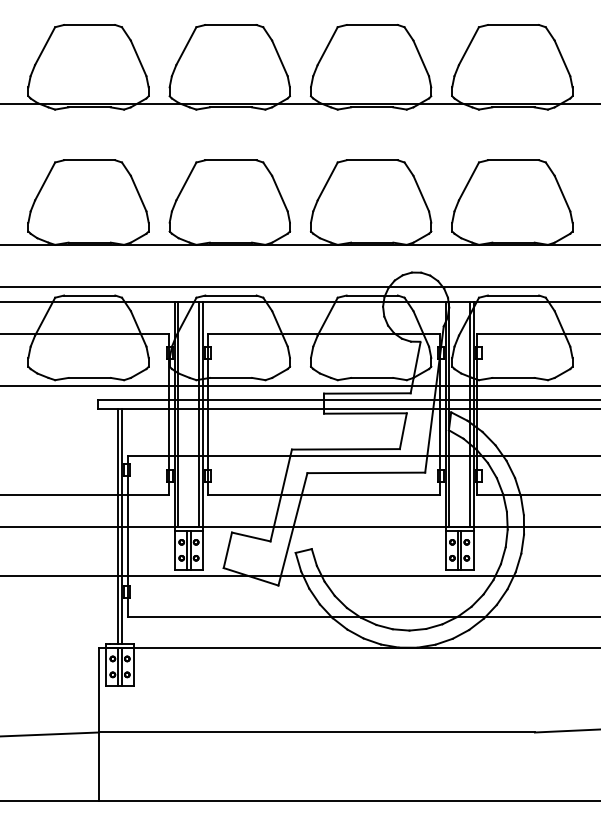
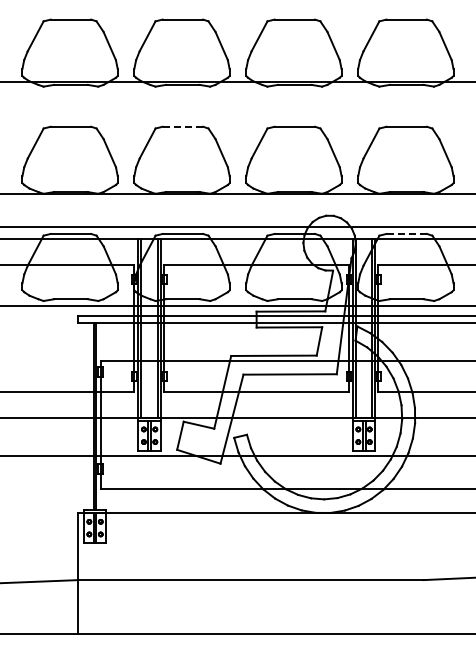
line: (230, 159) -> (182, 126), solid -> dashed
line: (513, 294) -> (406, 233), solid -> dashed

